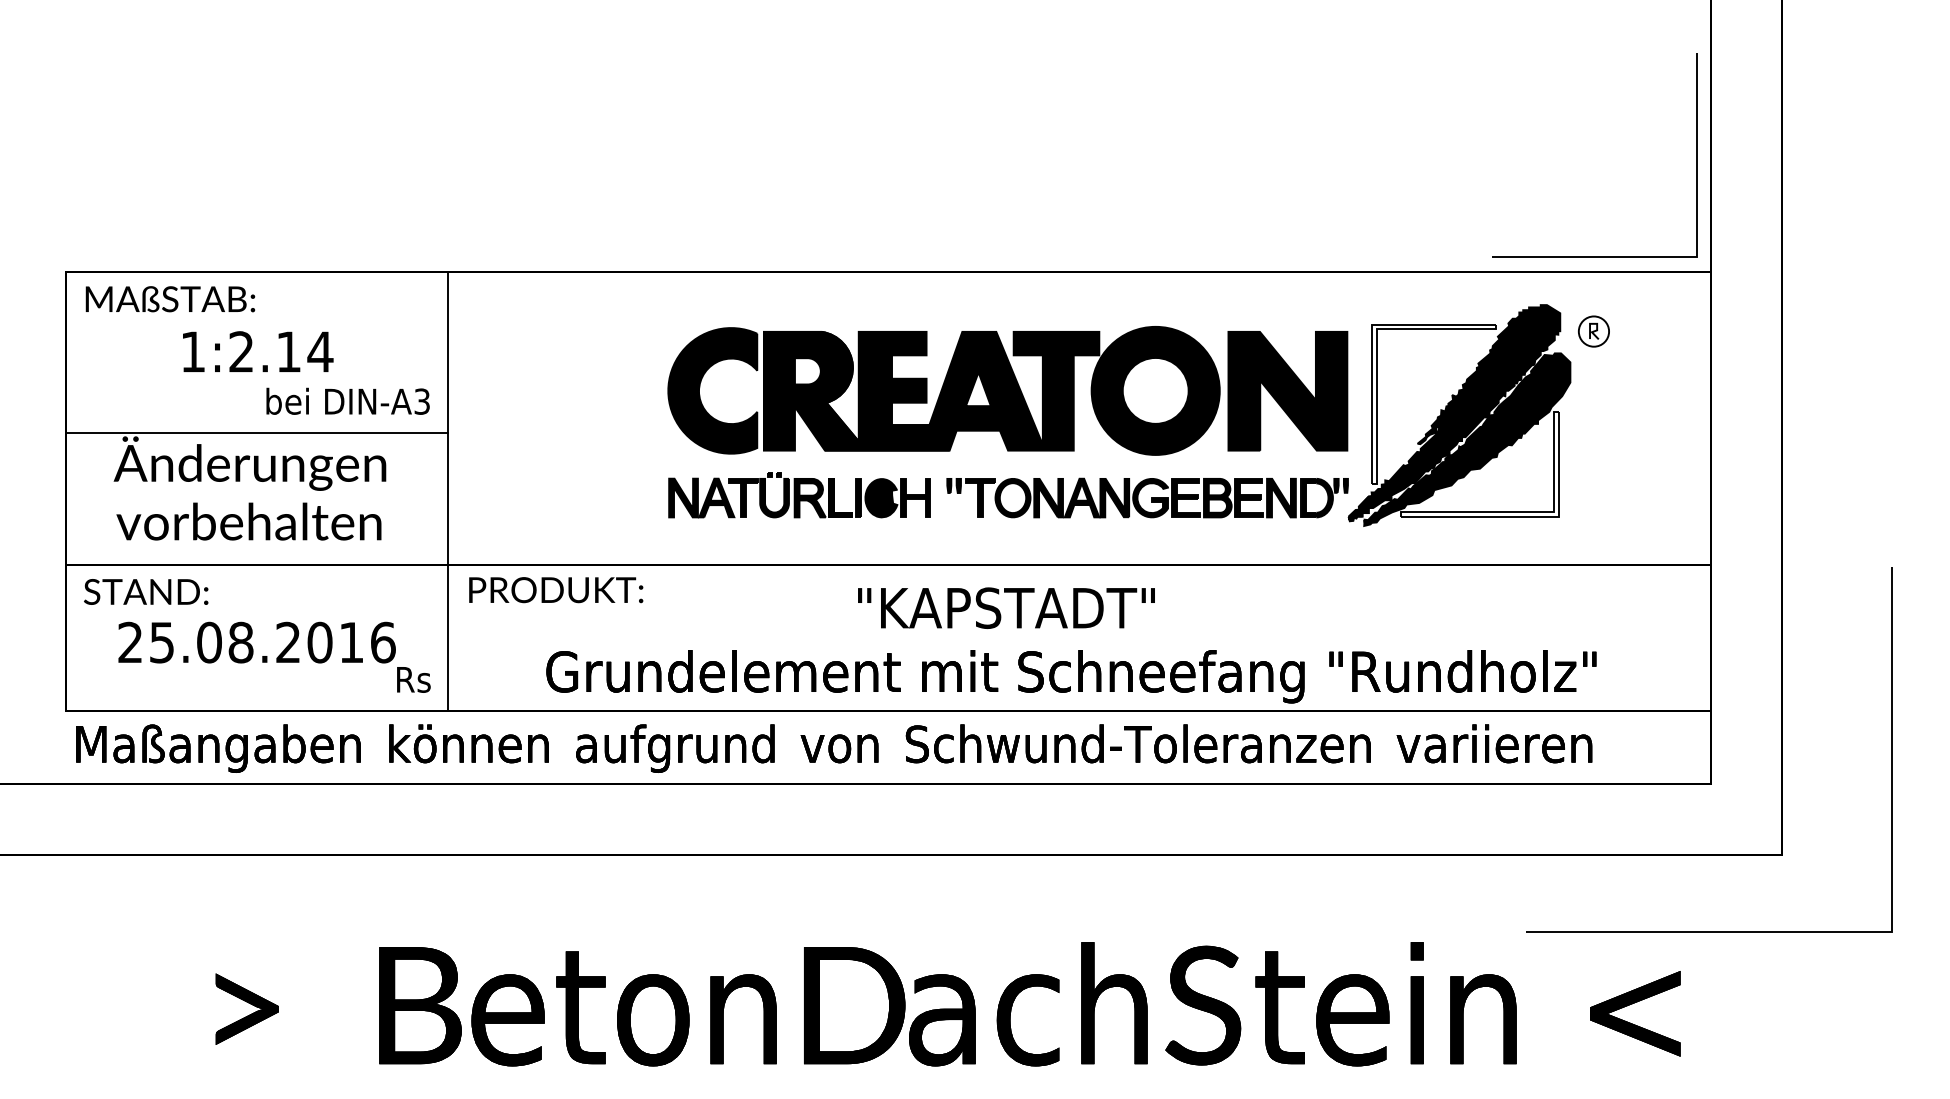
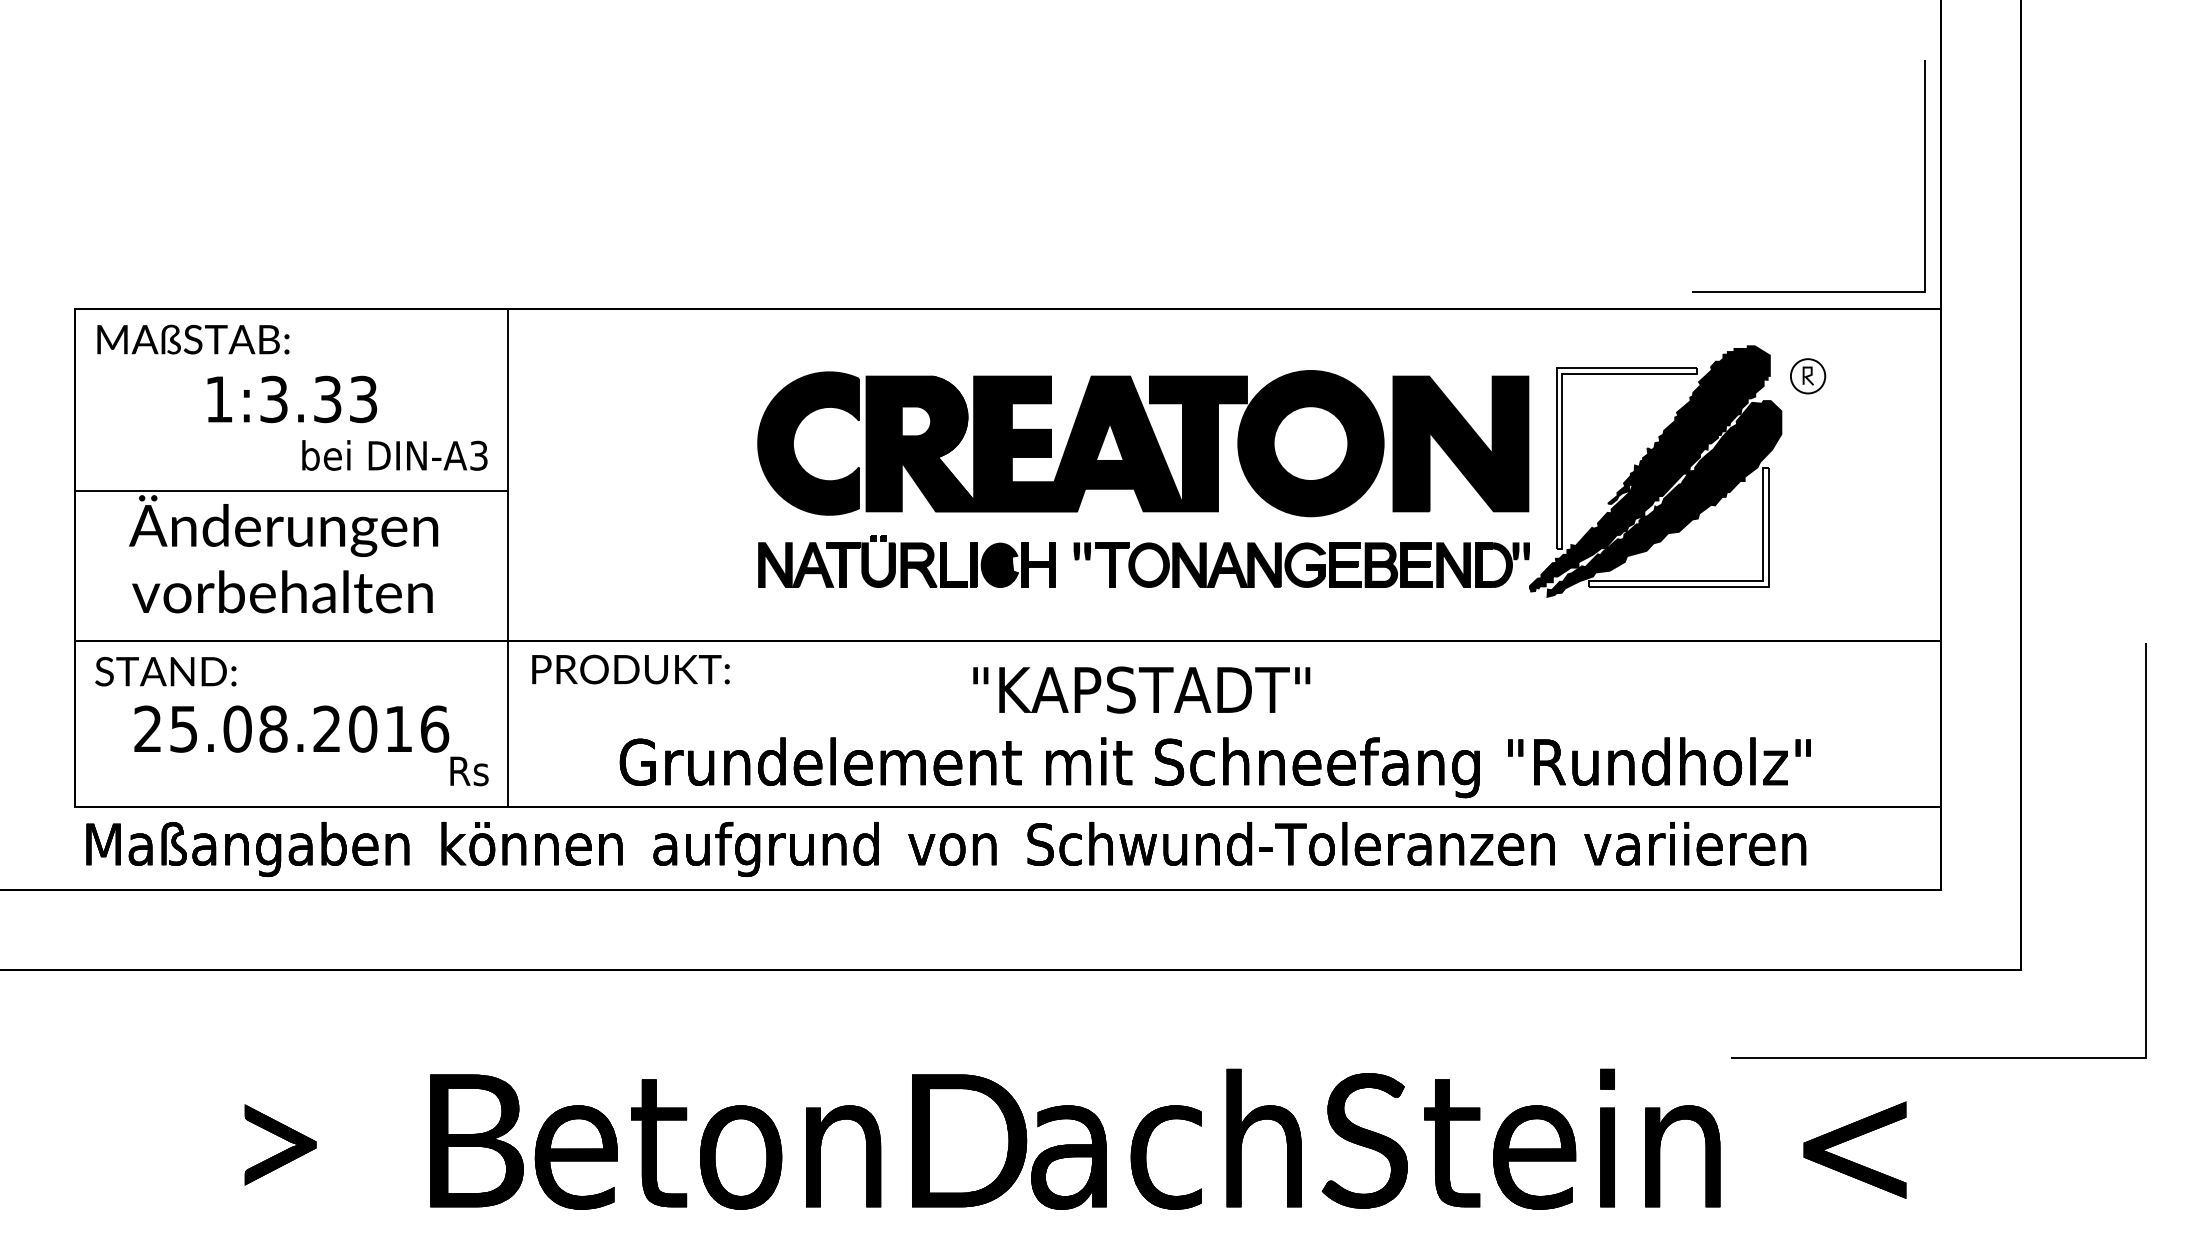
text: (281, 352) -> (319, 399), 1:2.14 -> 1:3.33

